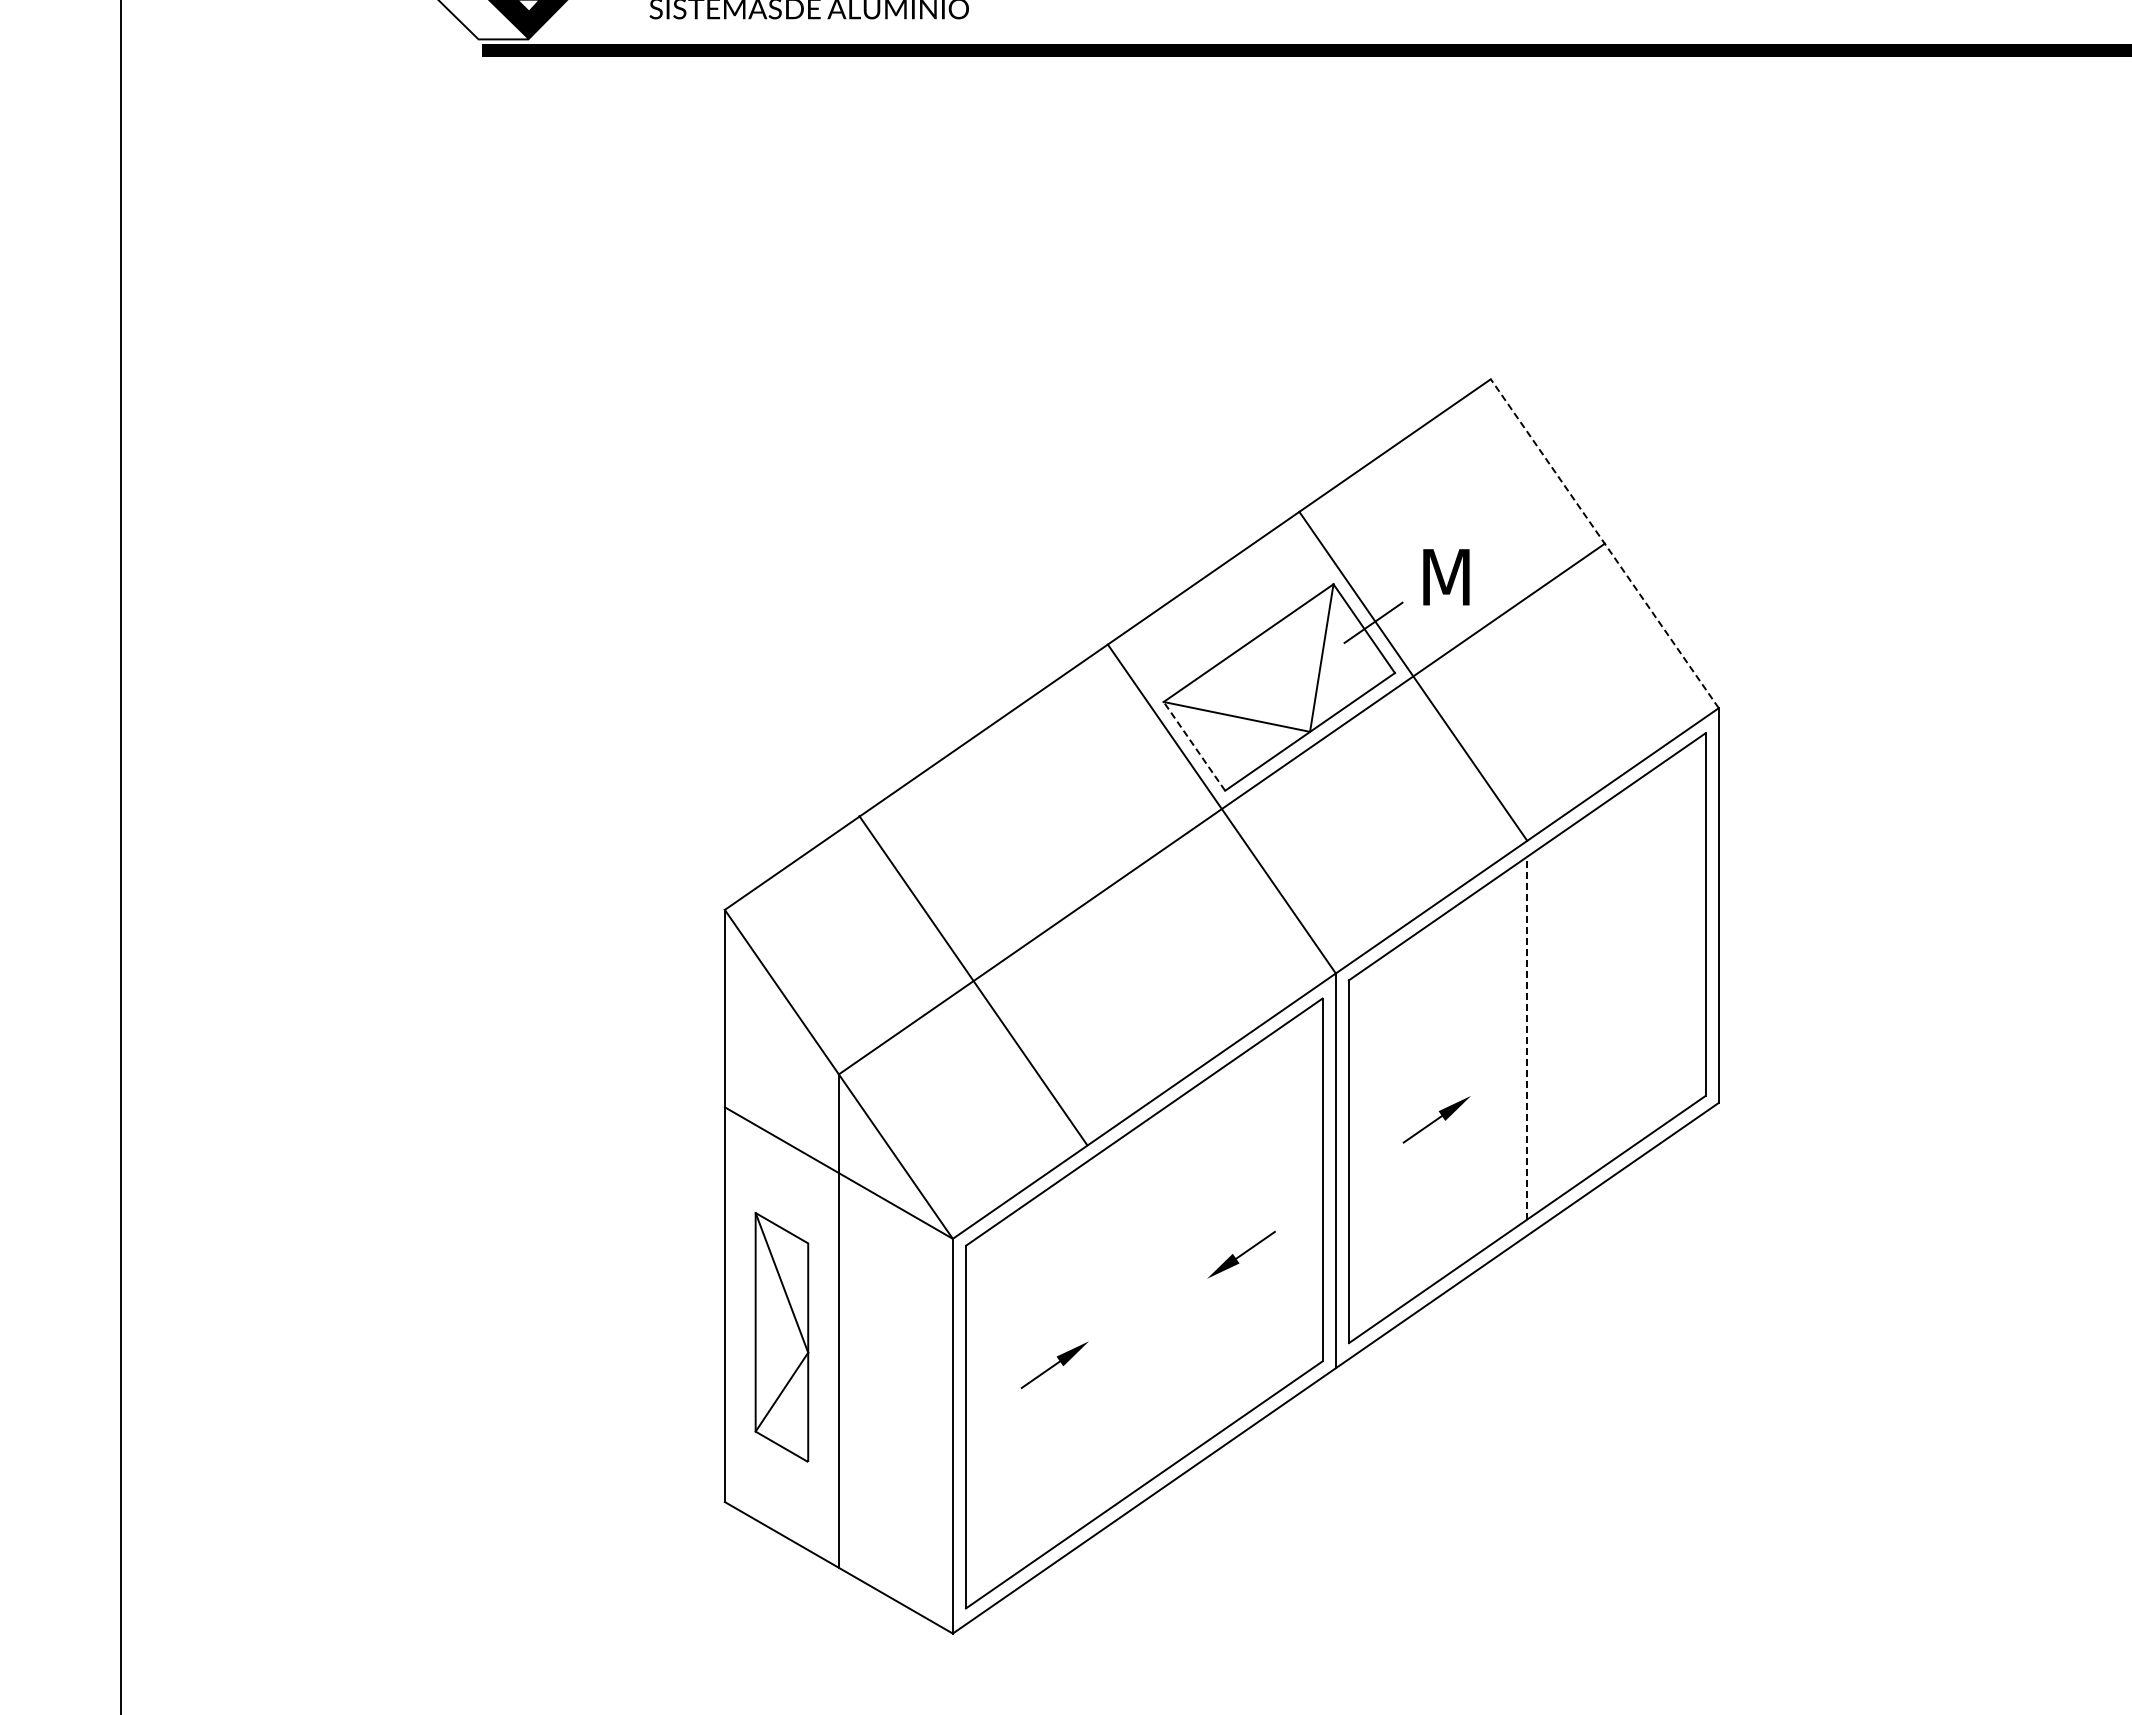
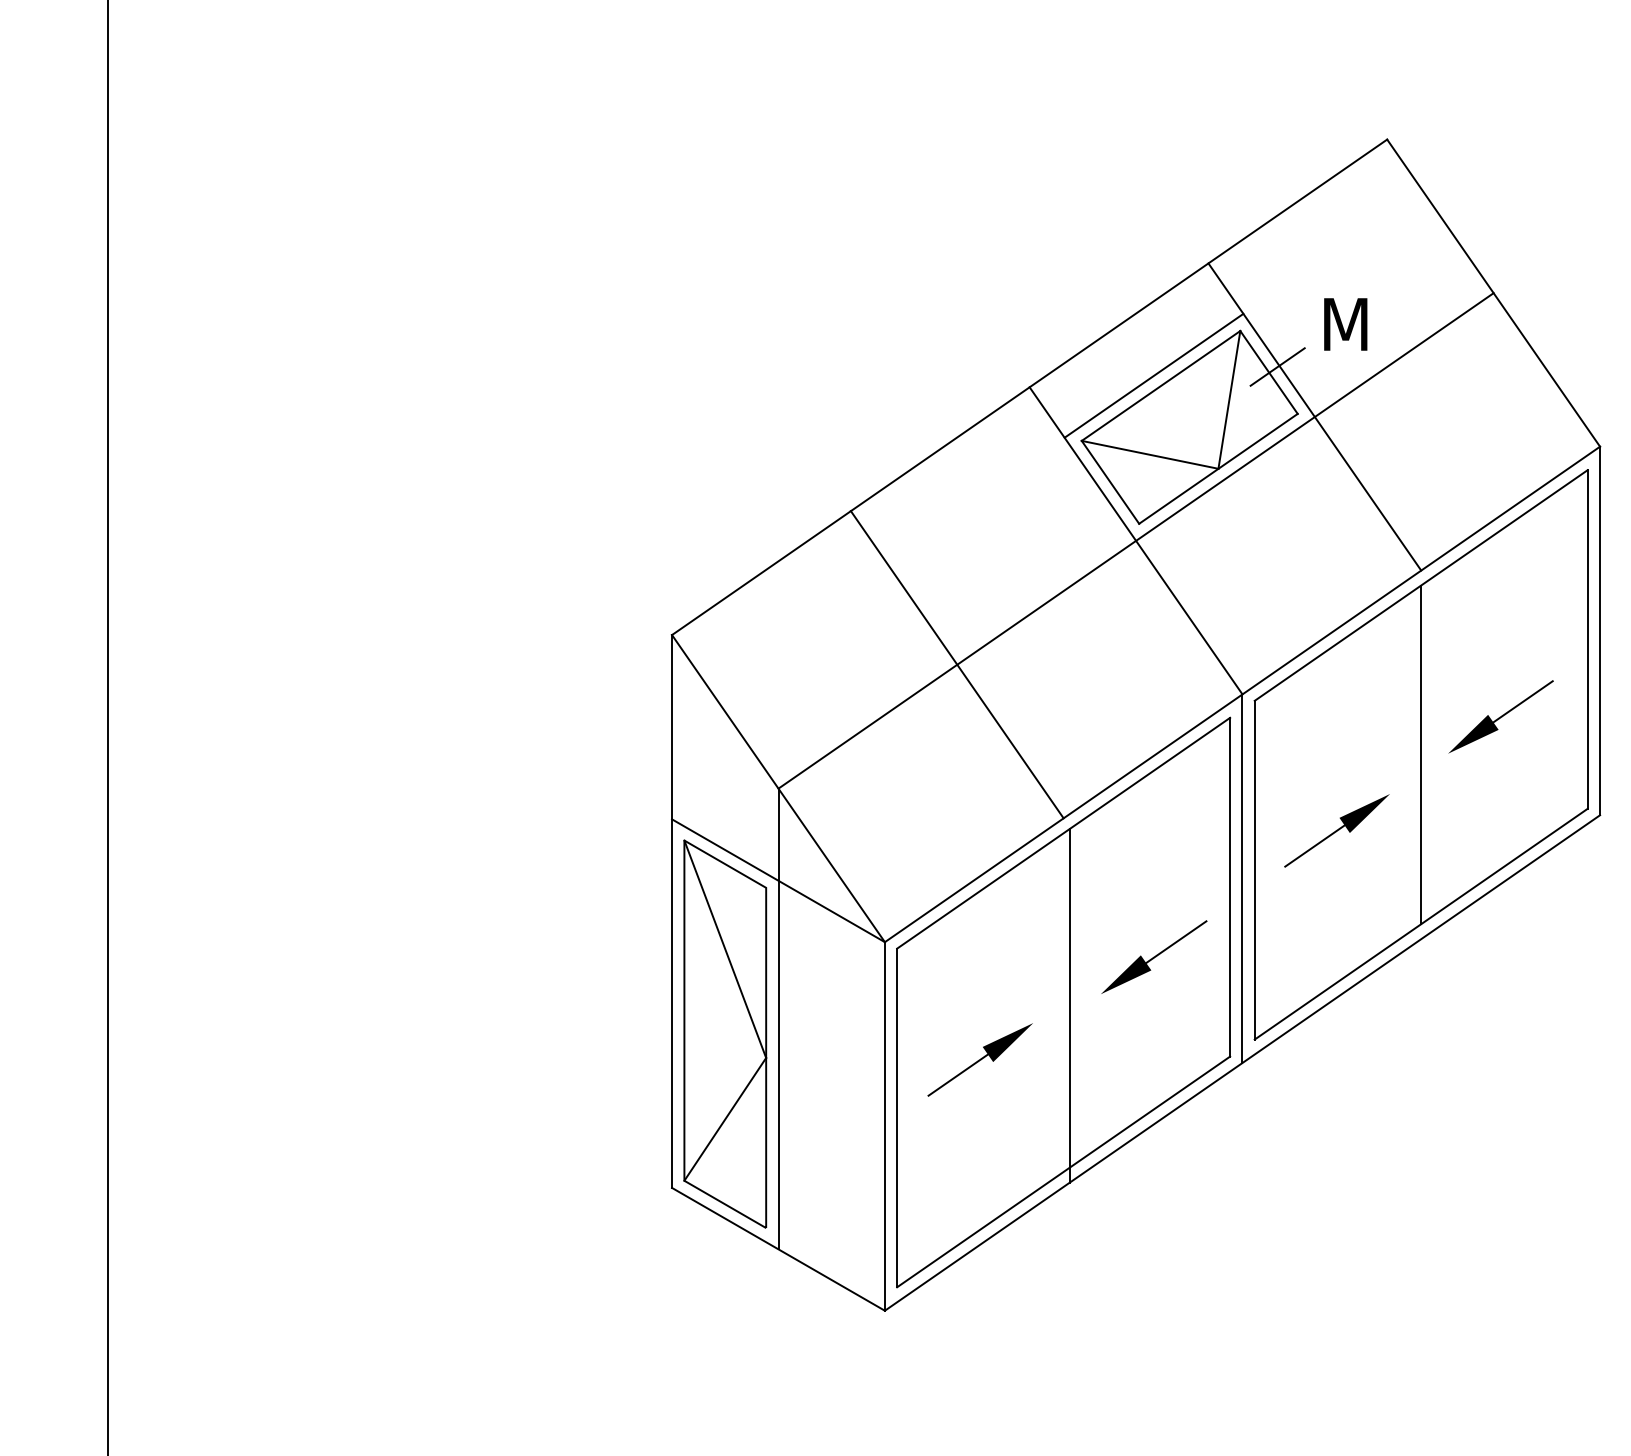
line: (1604, 543) -> (1493, 292), dashed -> solid
line: (1240, 631) -> (1153, 375), added
line: (1194, 746) -> (1110, 482), dashed -> solid
line: (973, 980) -> (957, 664), moved
part: (1612, 997) -> (1500, 716), added
line: (1527, 1037) -> (1421, 754), dashed -> solid
part: (1436, 1119) -> (1336, 830), size x1.67
part: (1241, 1254) -> (1154, 956), size x1.67
line: (1150, 1306) -> (1069, 1005), added
part: (781, 1337) -> (724, 1034), size x1.67
part: (1054, 1364) -> (979, 1059), size x1.67

